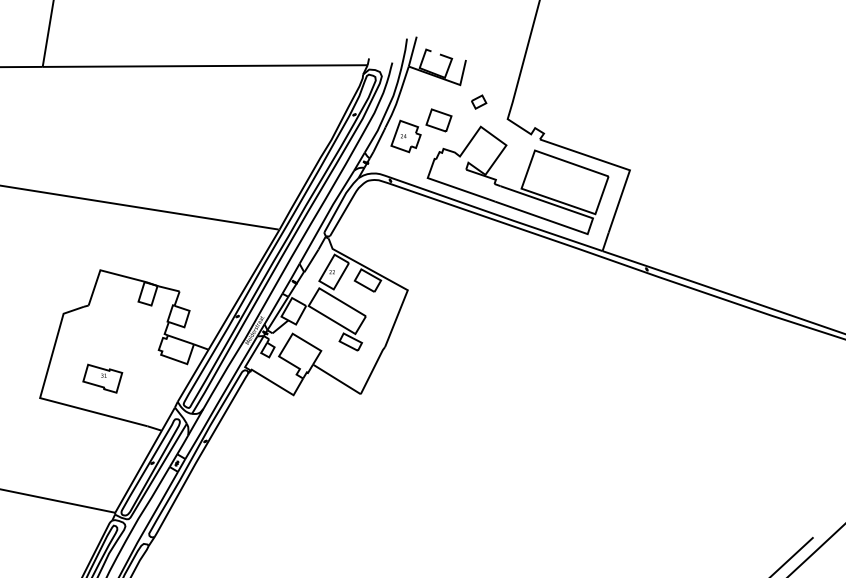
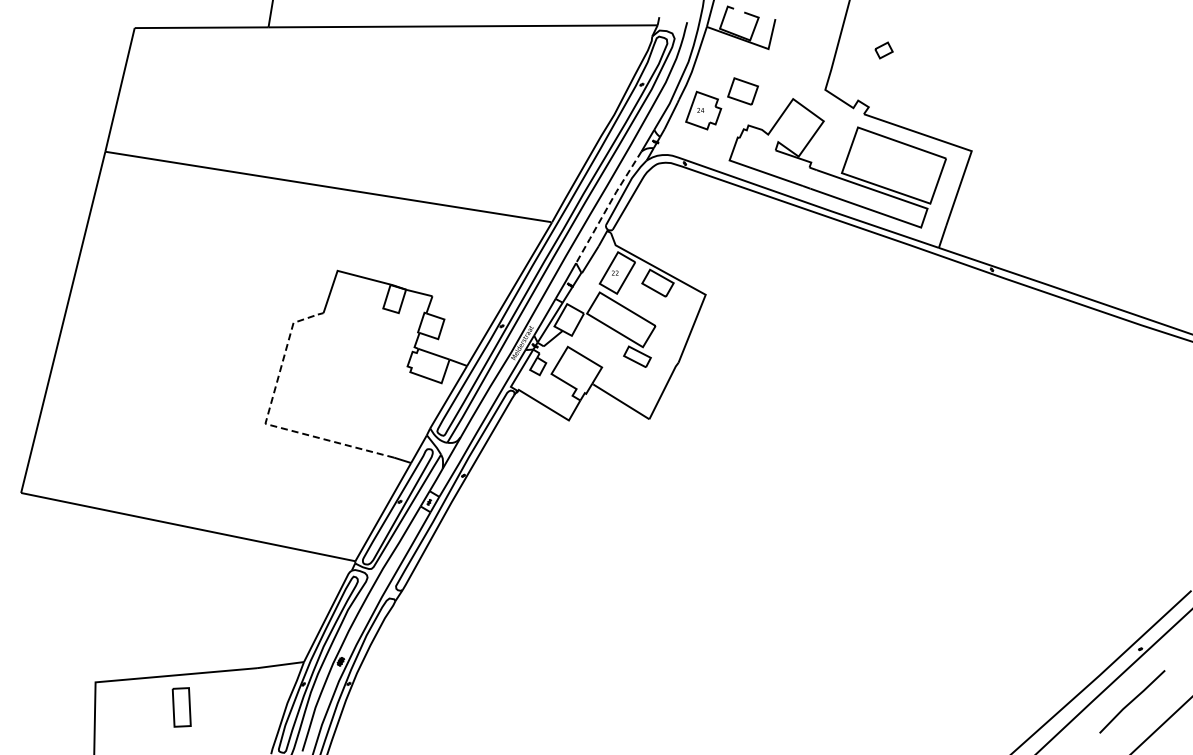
part: (478, 102) -> (883, 50), moved
line: (326, 216) -> (608, 206), solid -> dashed
part: (102, 378) -> (340, 400), removed
line: (40, 397) -> (265, 423), solid -> dashed

